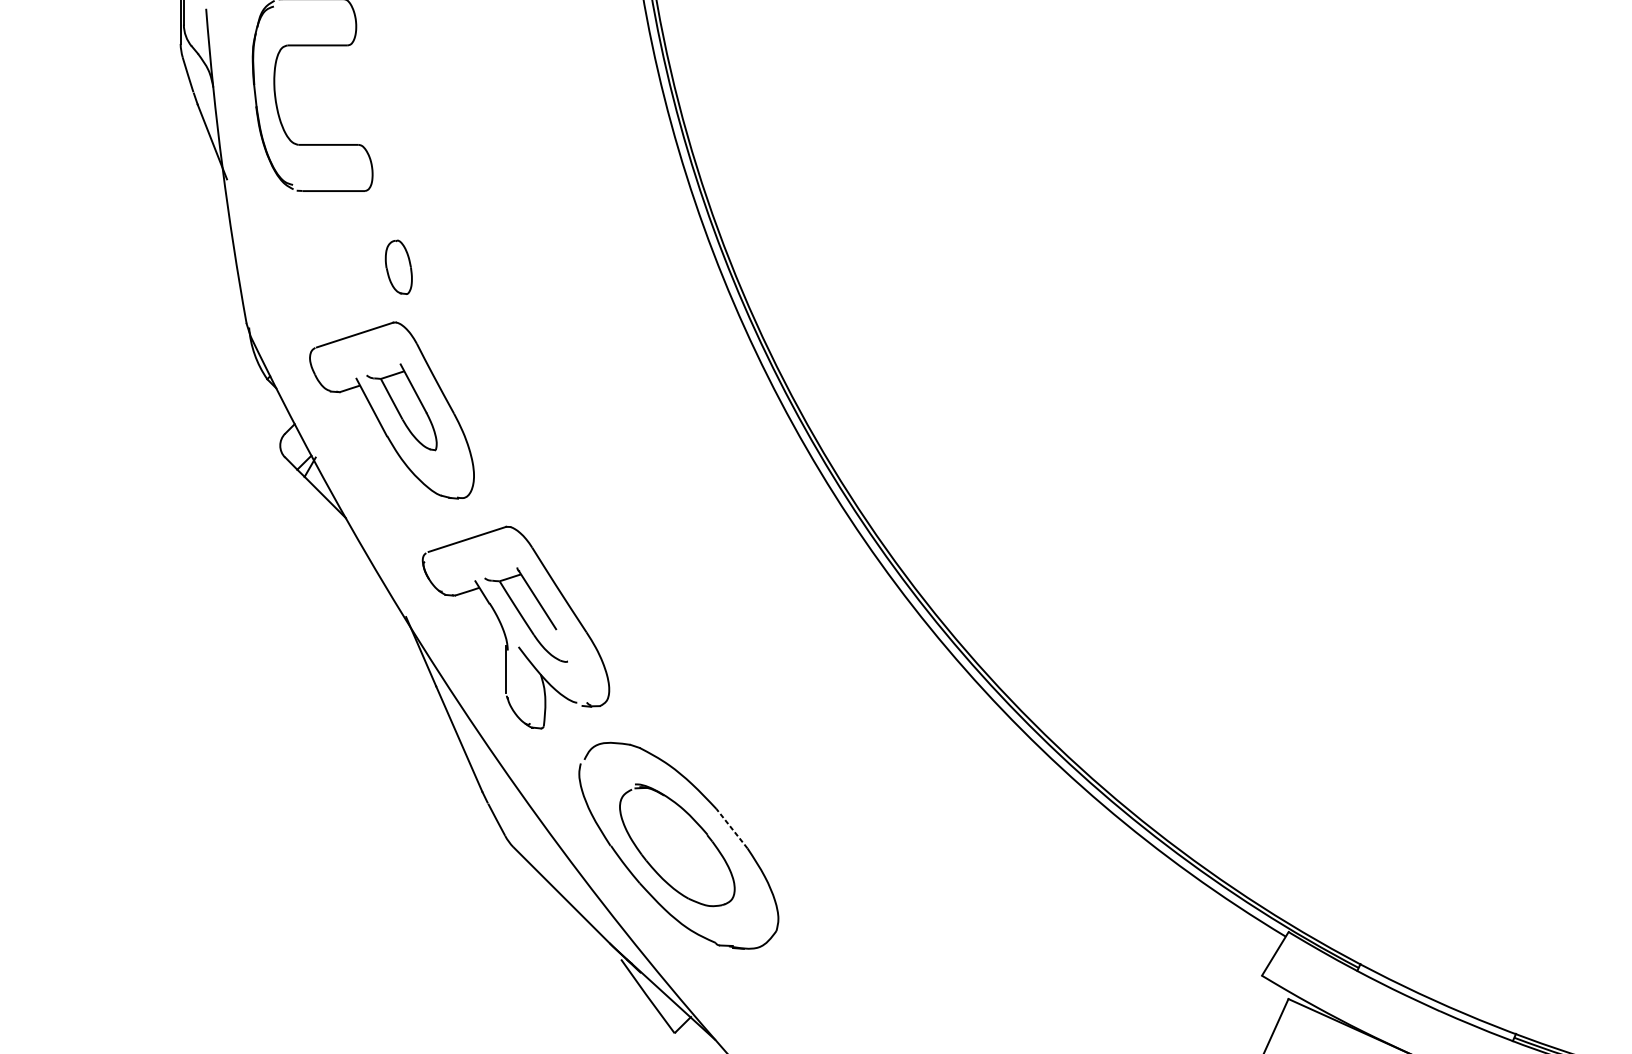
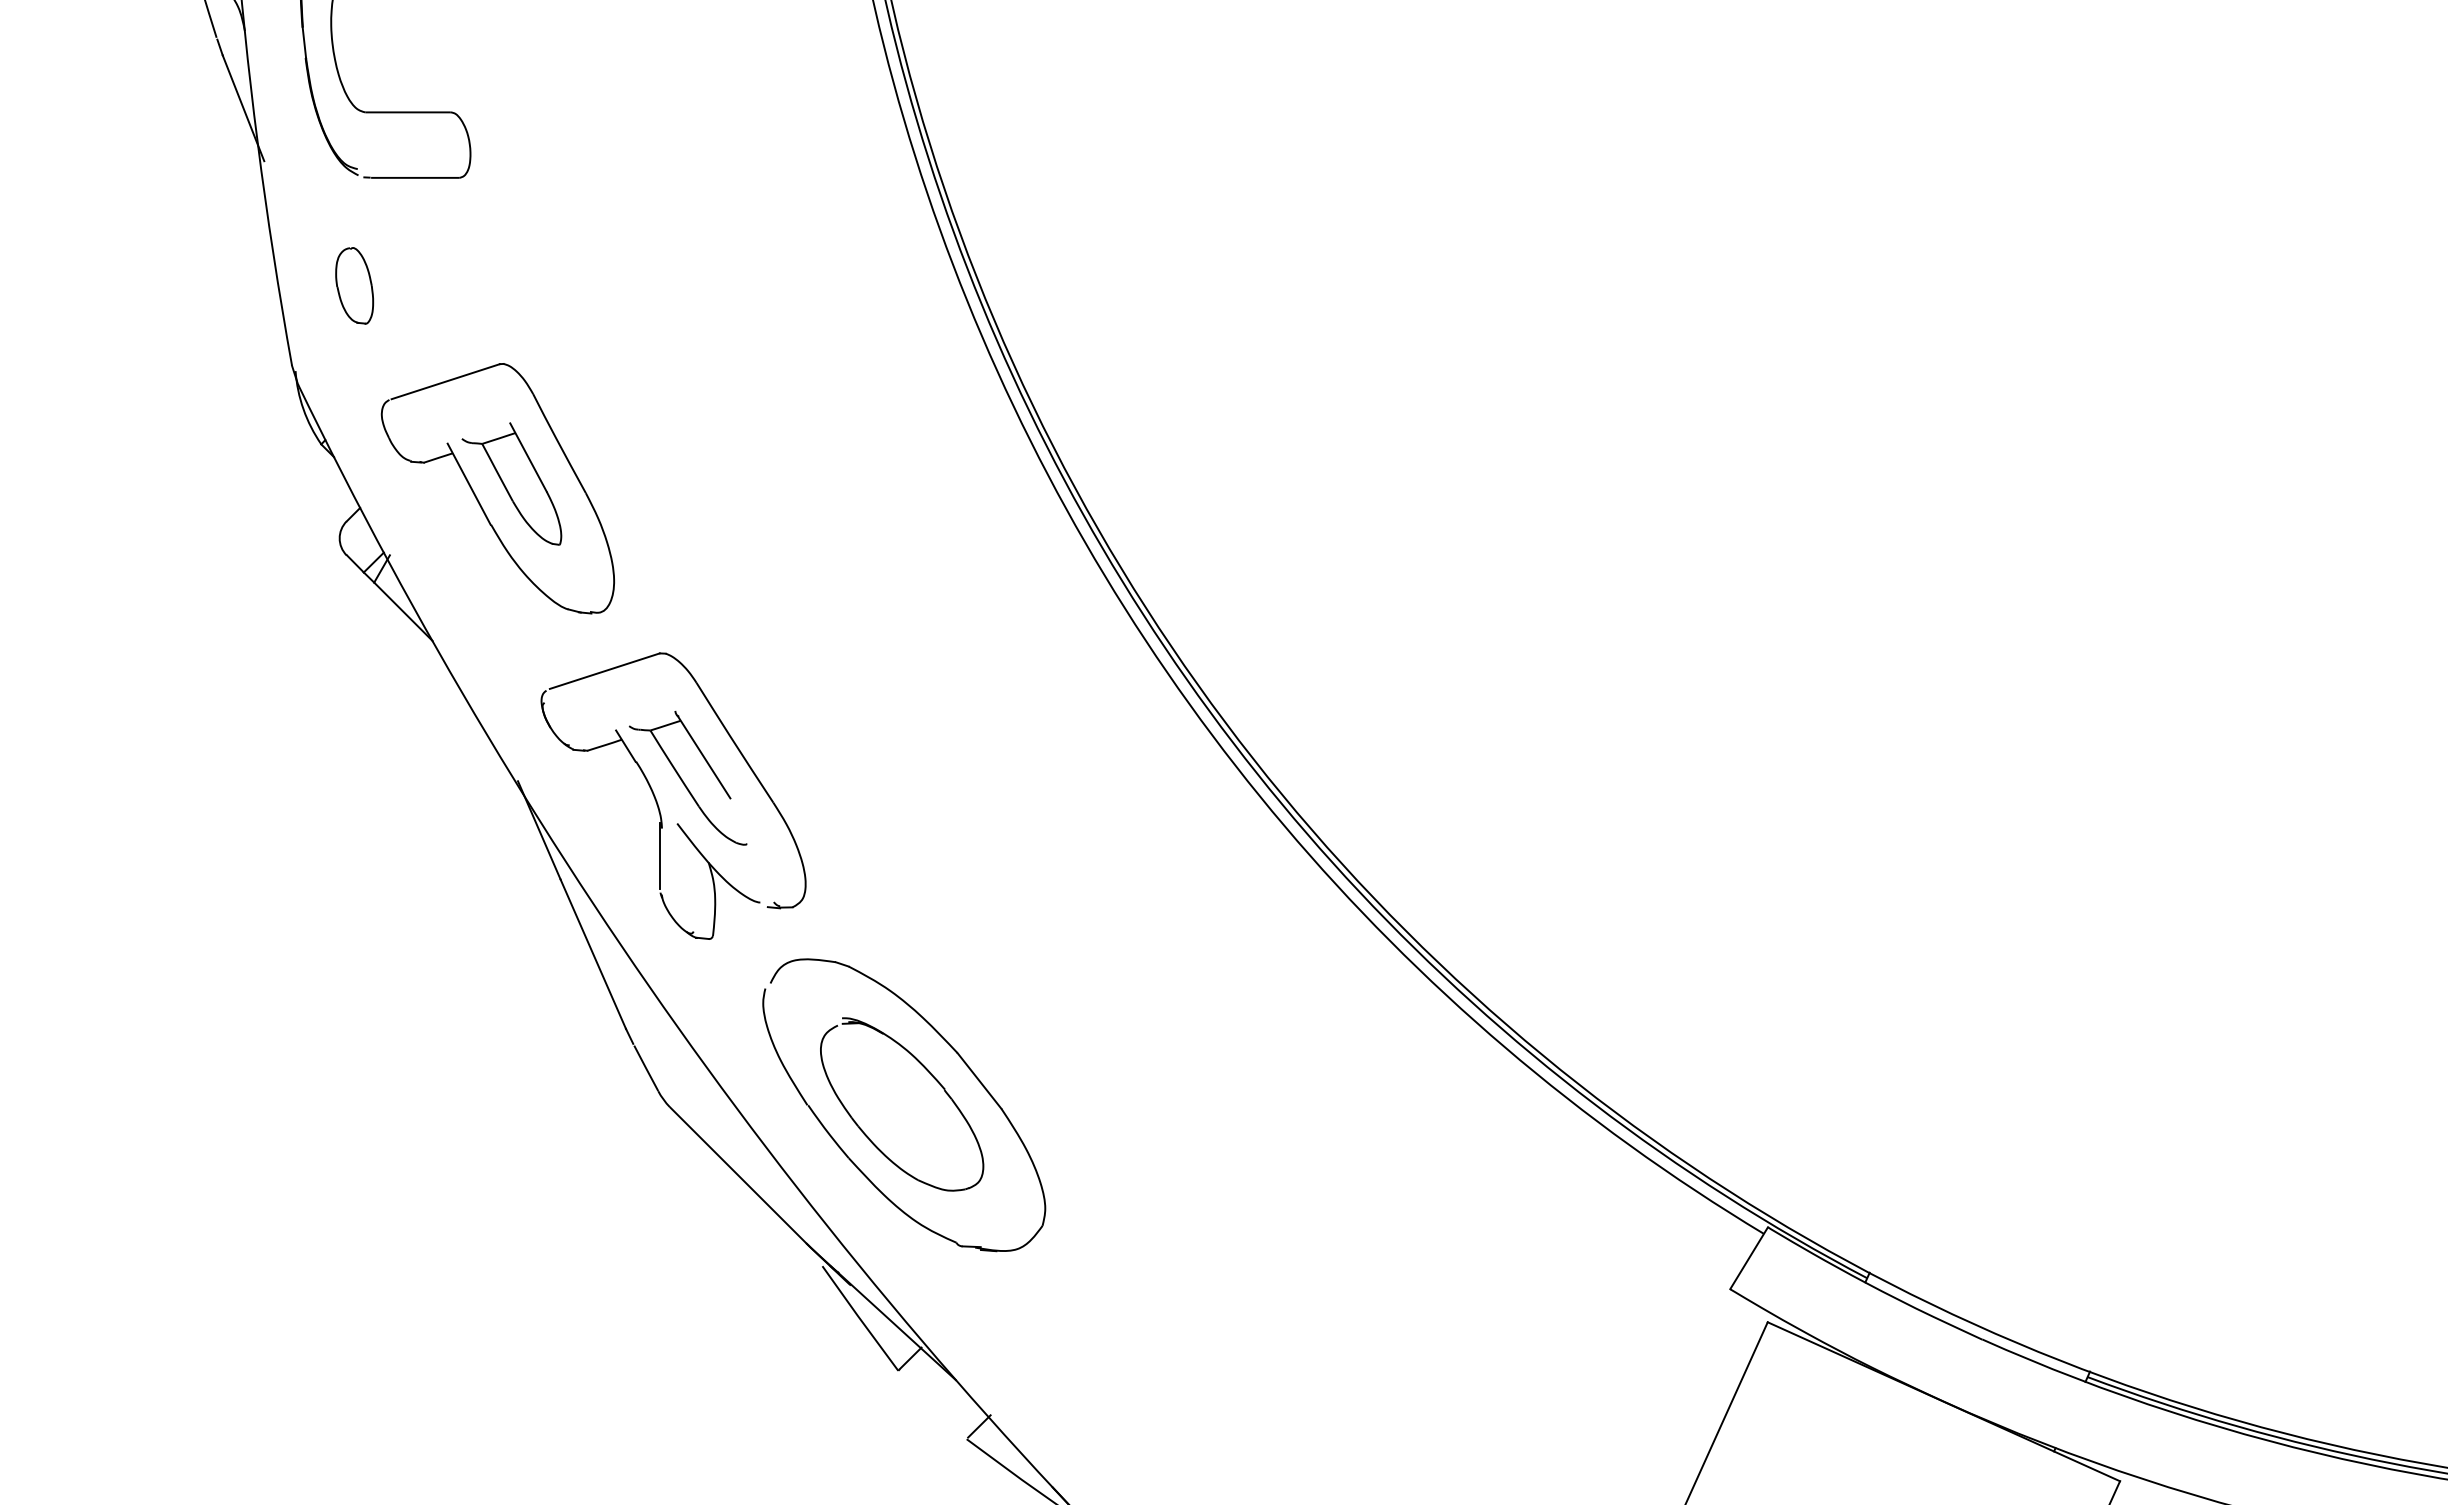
part: (398, 267) -> (354, 285), moved
line: (731, 828) -> (979, 1080), dashed -> solid

